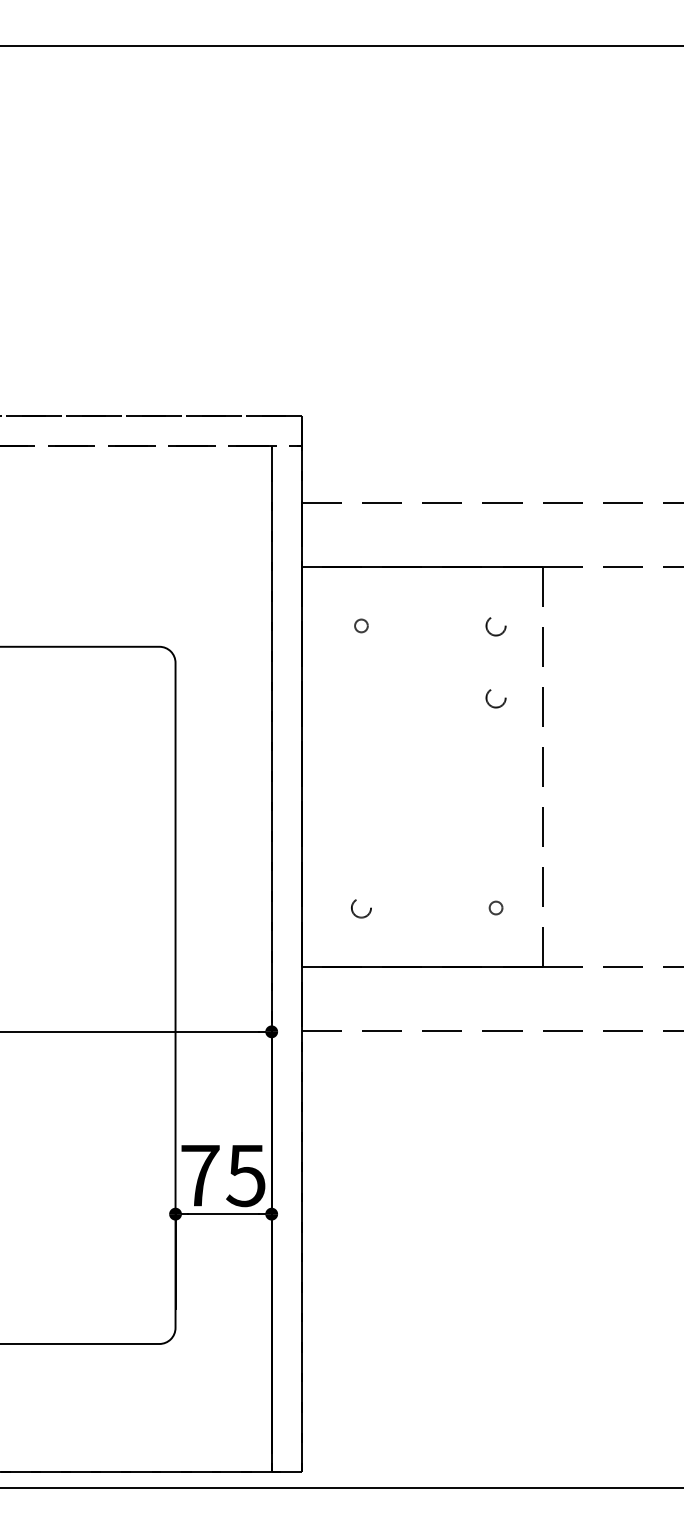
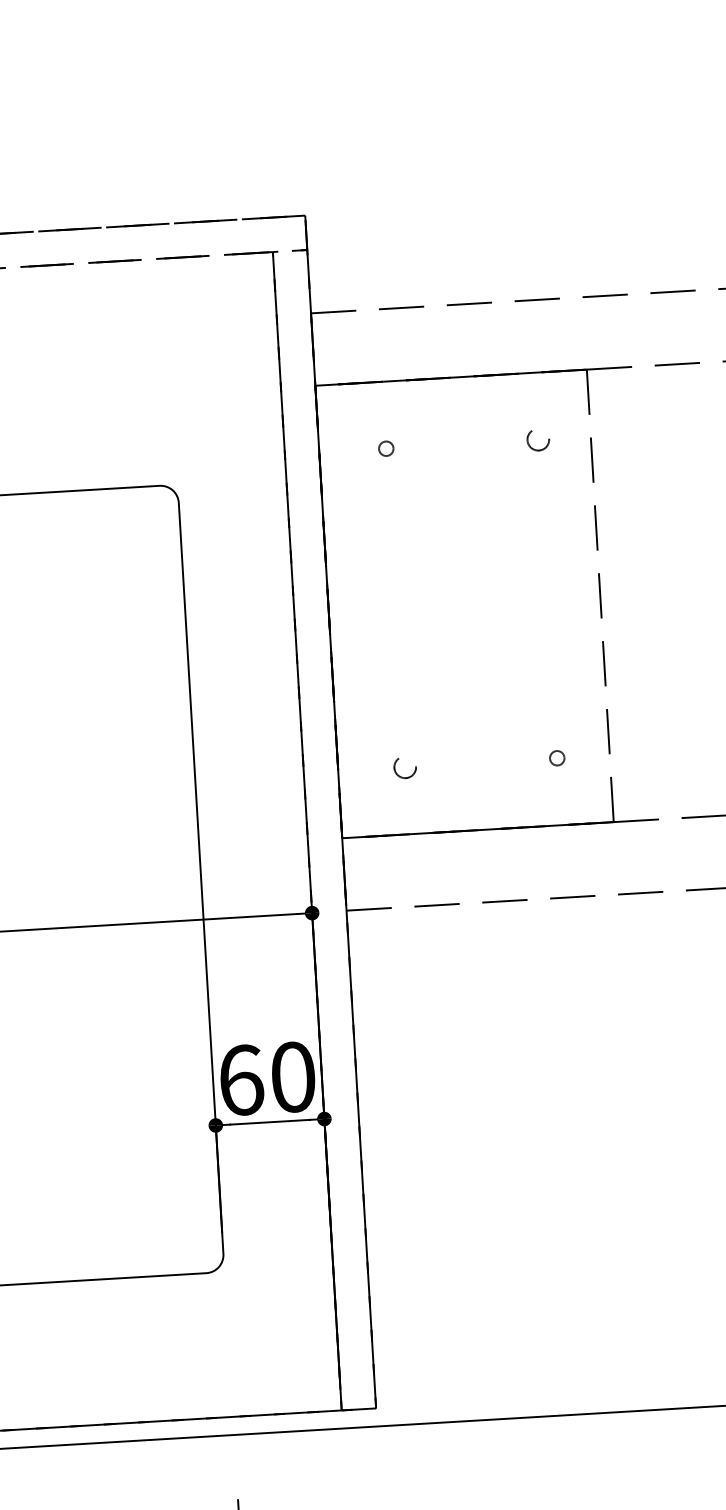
circle: (495, 698) -> (542, 521), removed
text: (223, 1175) -> (267, 1078), 75 -> 60

